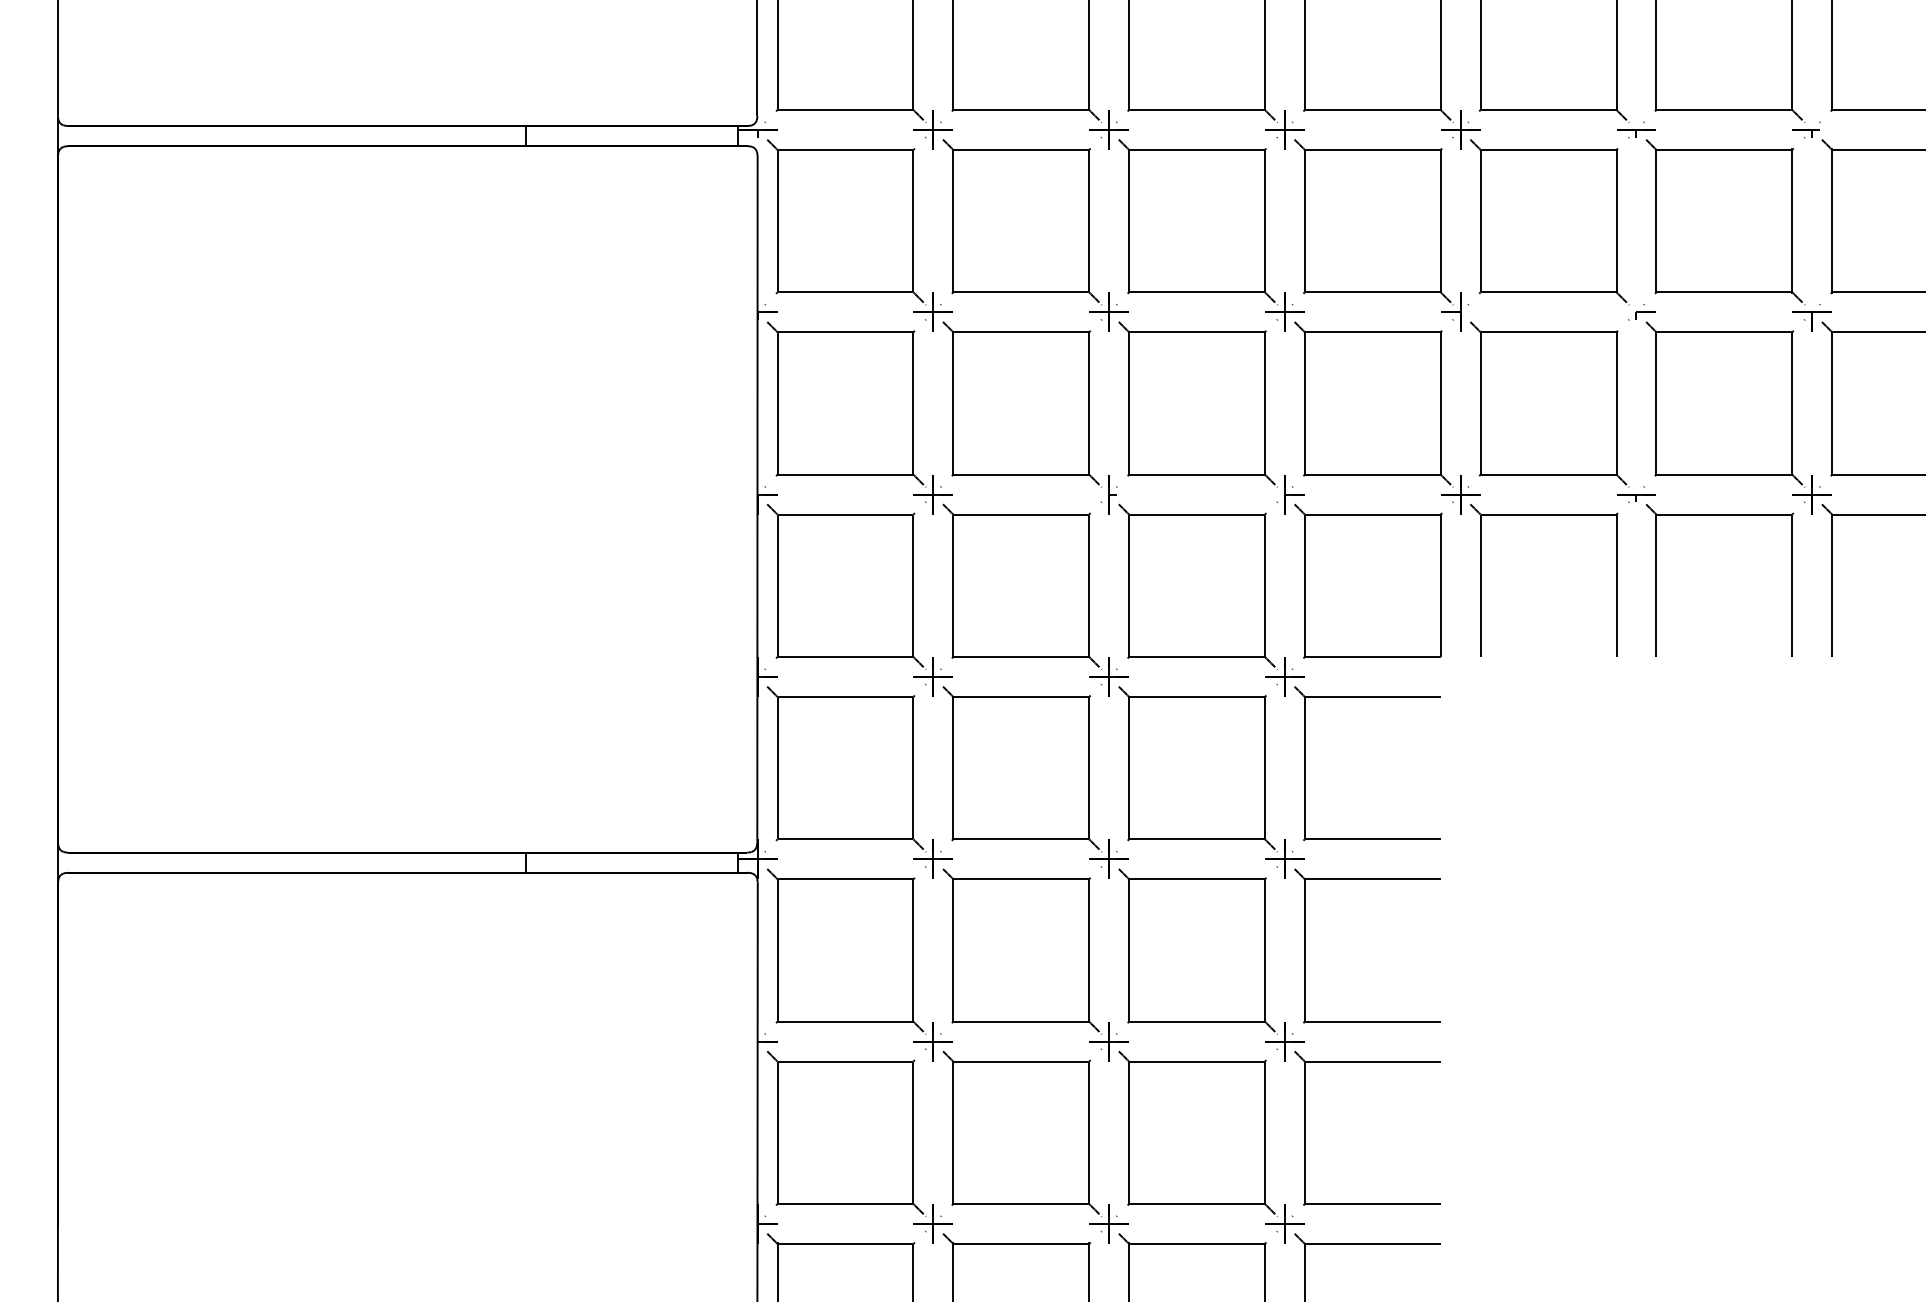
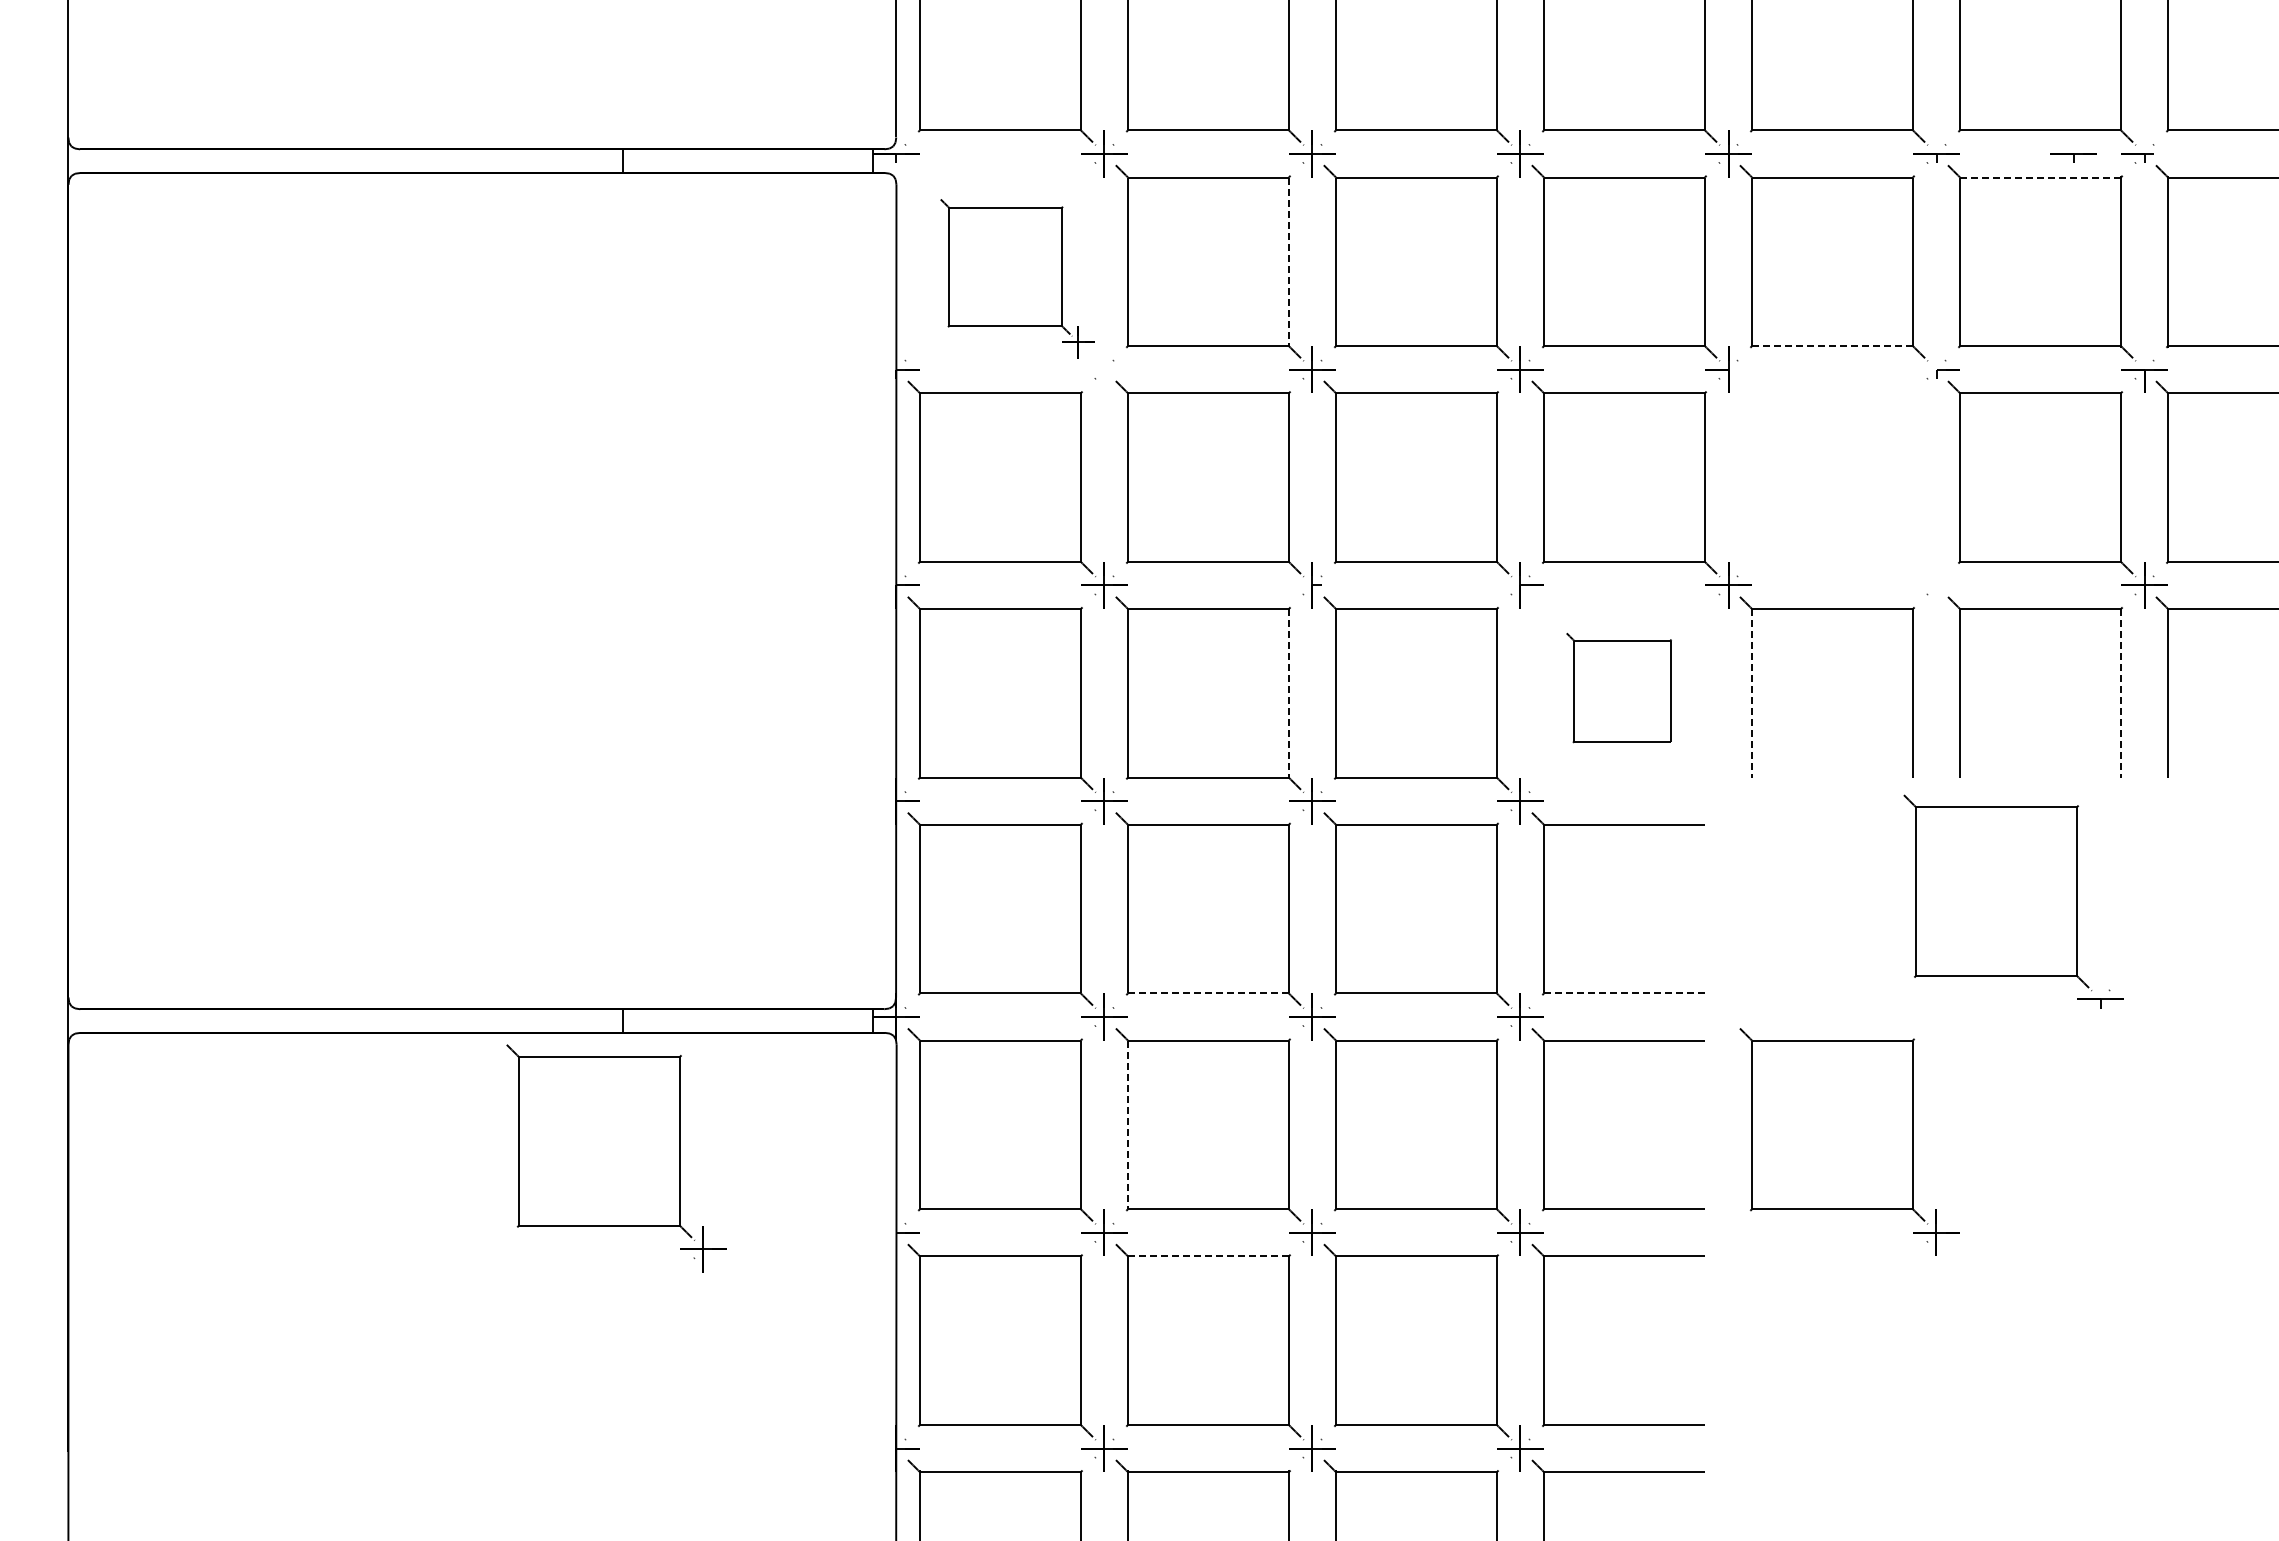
part: (1752, 133) -> (2073, 157), added
line: (1725, 149) -> (2041, 177), solid -> dashed
line: (1088, 221) -> (1288, 262), solid -> dashed
part: (859, 235) -> (1017, 278), size x0.7
line: (1549, 292) -> (1833, 346), solid -> dashed
part: (1562, 411) -> (2013, 901), moved
part: (1367, 580) -> (1618, 687), size x0.6
line: (1088, 585) -> (1288, 693), solid -> dashed
line: (1480, 585) -> (1752, 693), solid -> dashed
line: (1791, 585) -> (2120, 693), solid -> dashed
line: (1021, 839) -> (1208, 993), solid -> dashed
line: (1372, 839) -> (1624, 993), solid -> dashed
line: (953, 950) -> (1128, 1125), solid -> dashed
part: (1562, 964) -> (1849, 1141), added
part: (521, 978) -> (616, 1158), added
line: (1021, 1061) -> (1208, 1256), solid -> dashed

